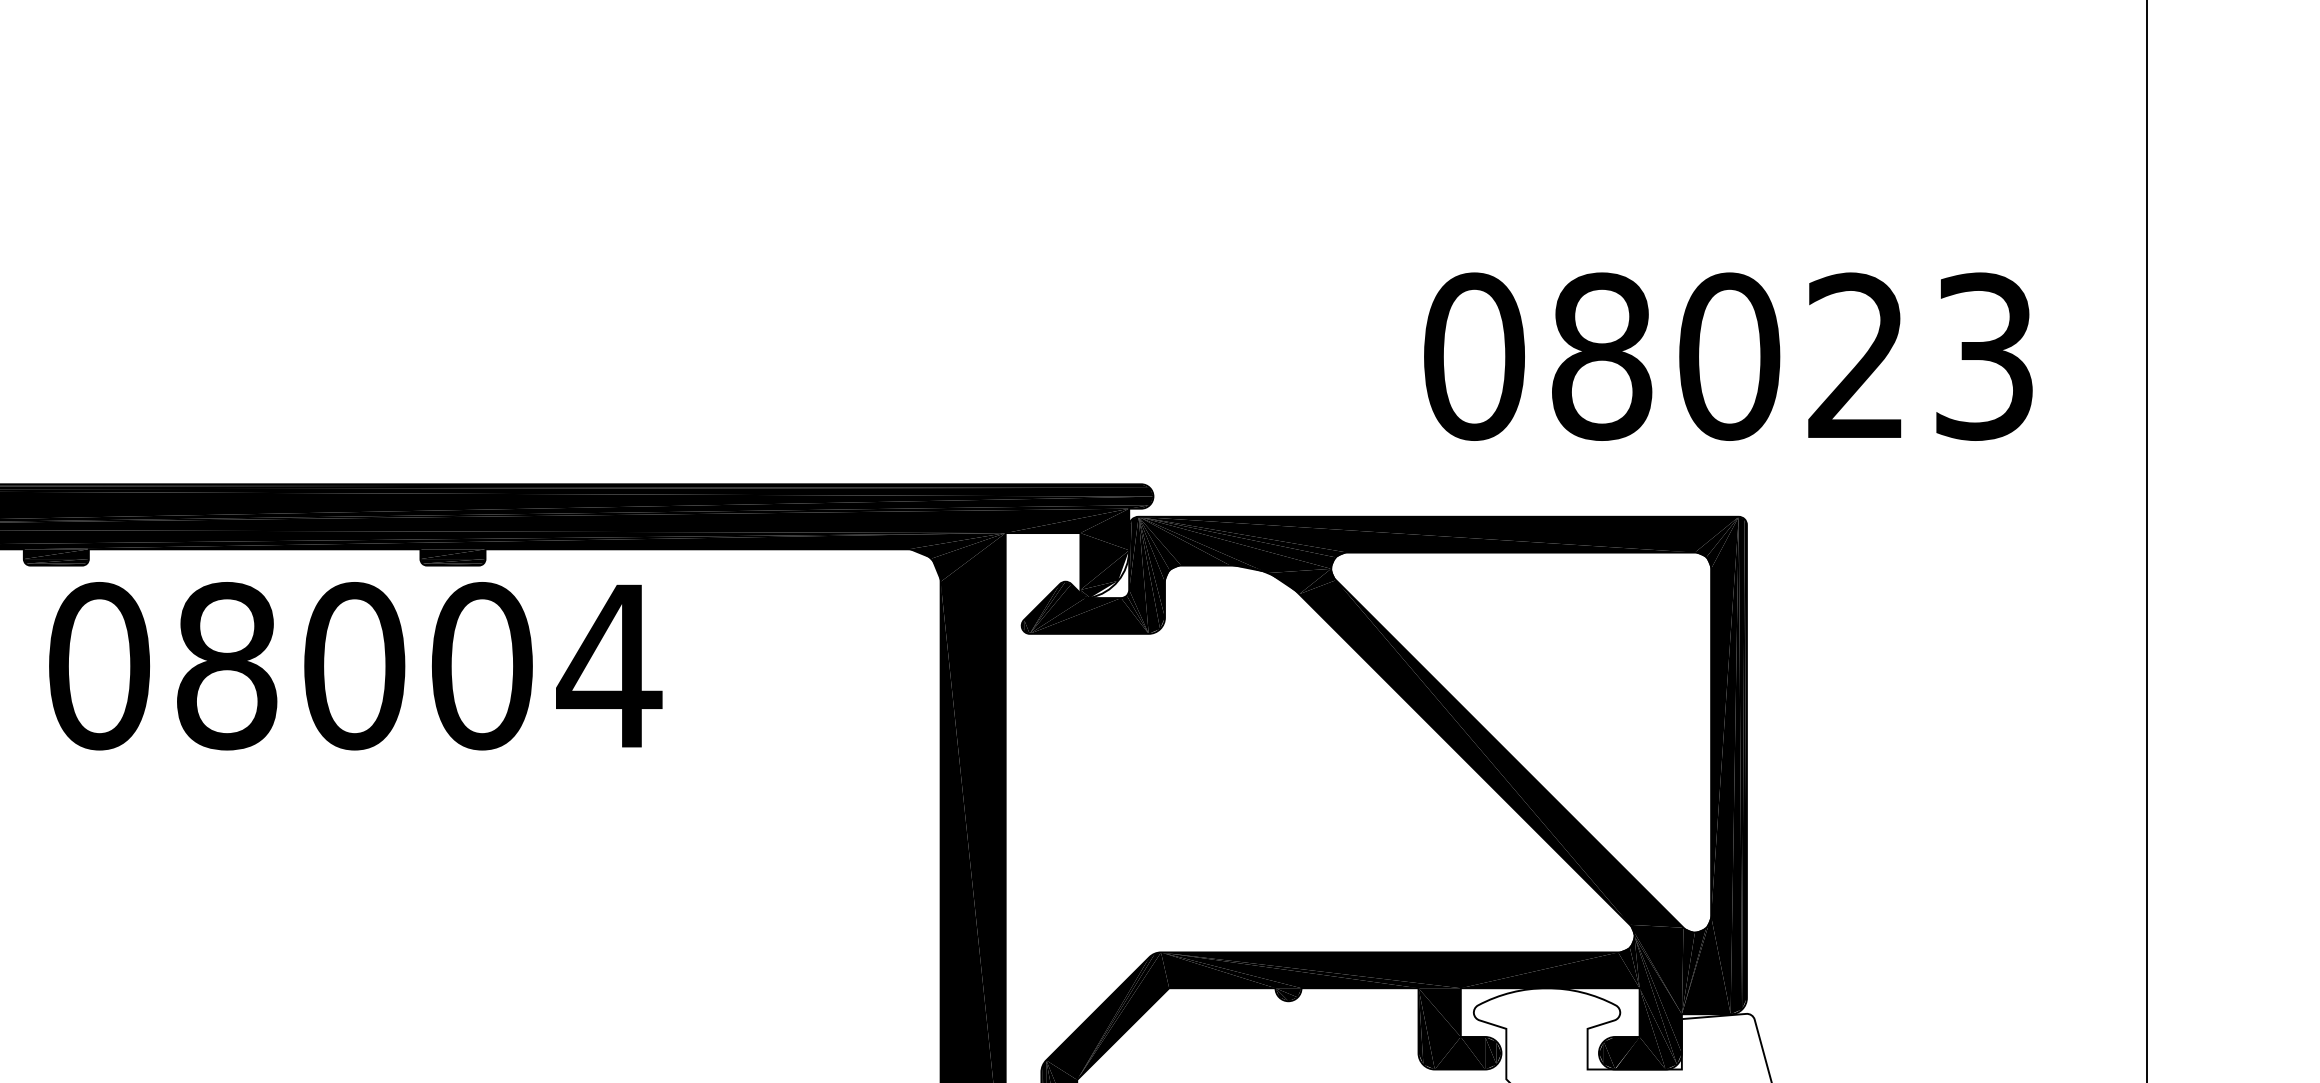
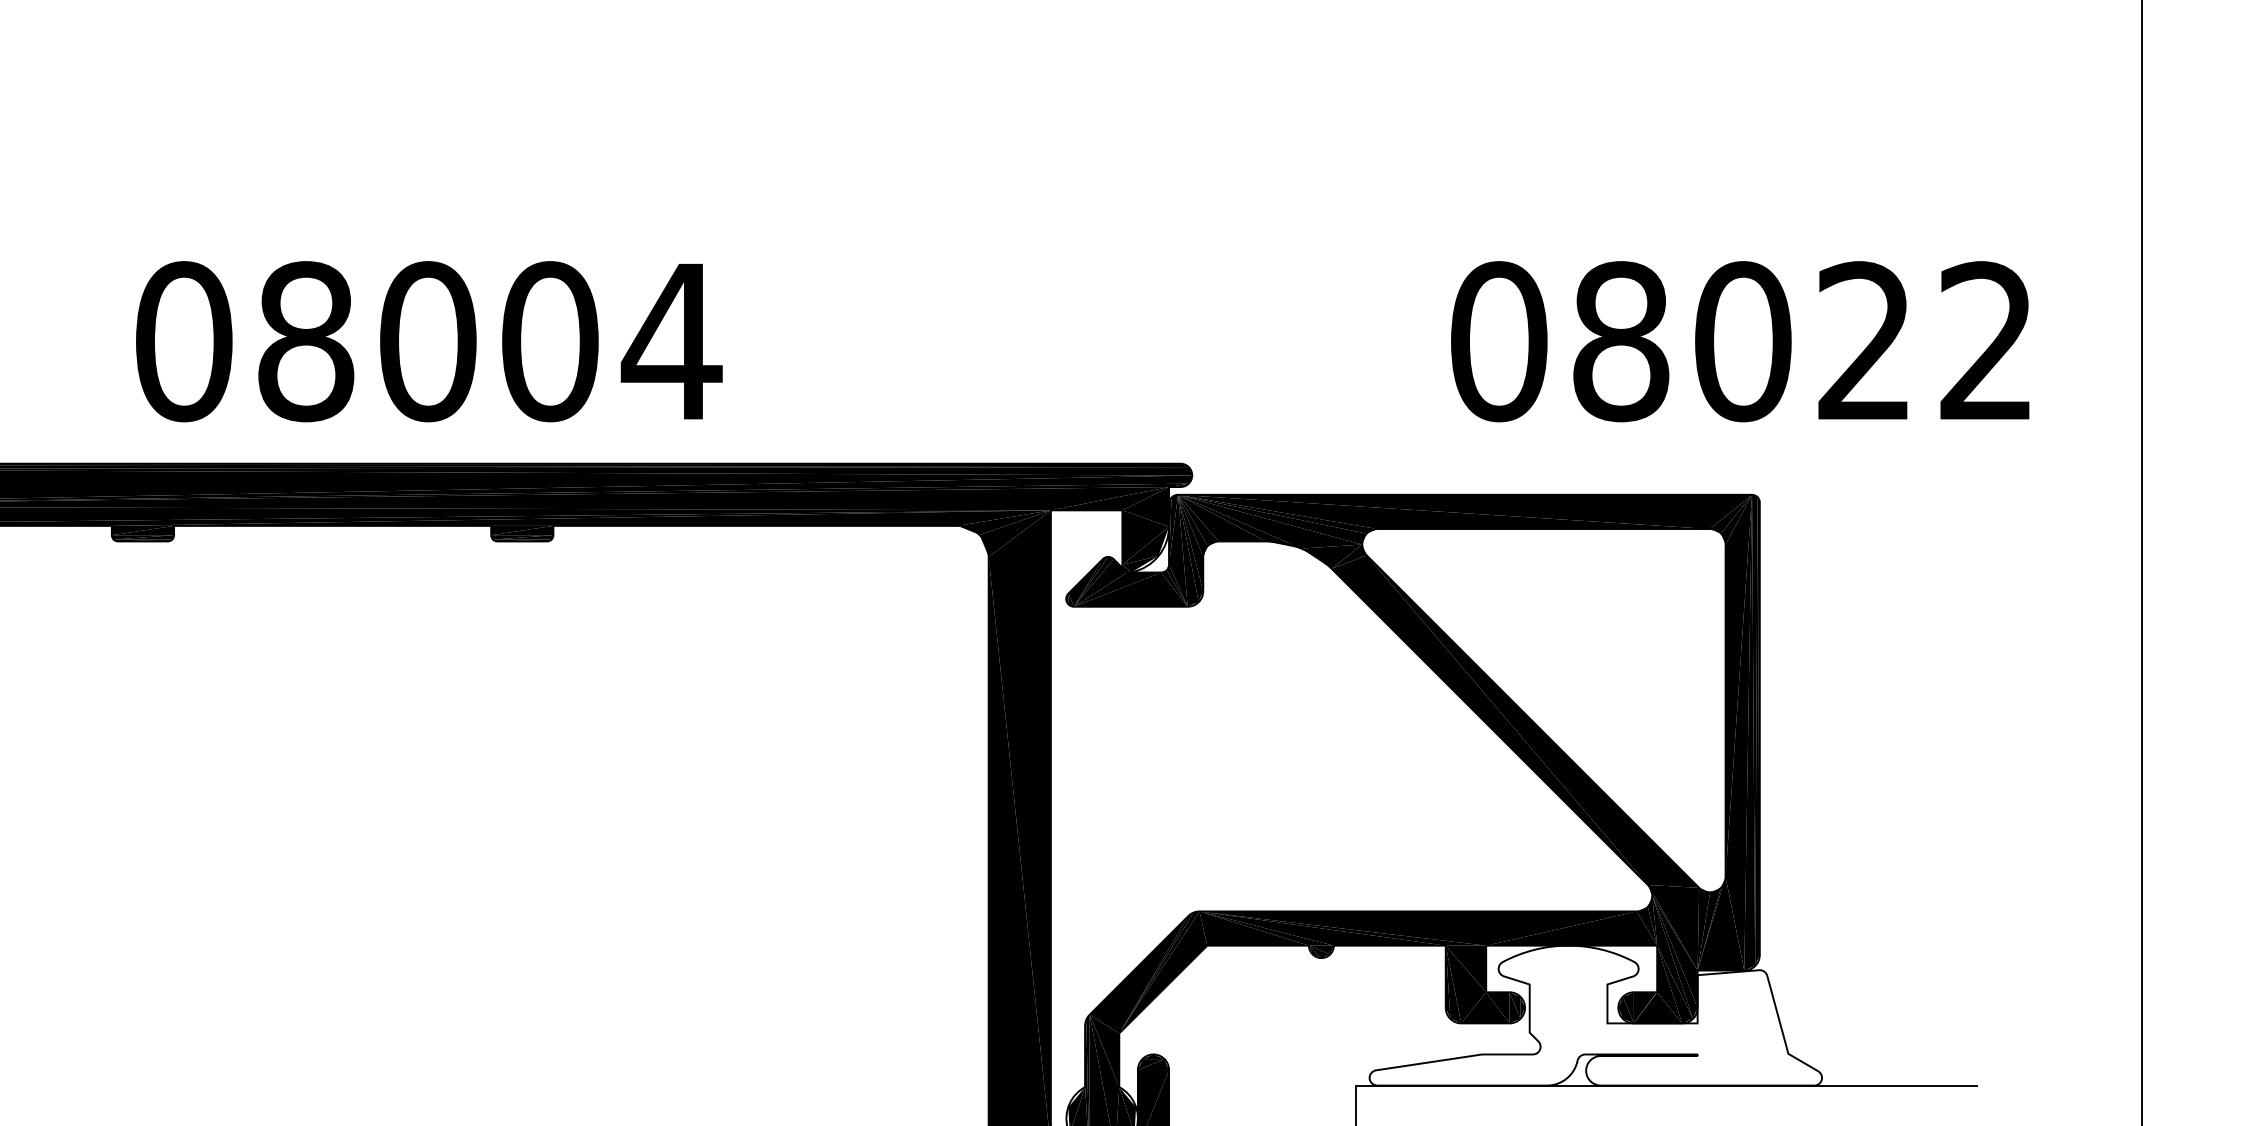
text: (1983, 356) -> (1986, 341), 08023 -> 08022
text: (355, 666) -> (429, 341), moved

